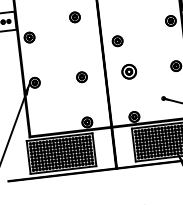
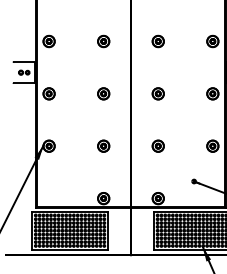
part: (74, 17) -> (103, 93), moved
part: (116, 41) -> (157, 93), moved
part: (128, 71) -> (157, 145), size x0.71

